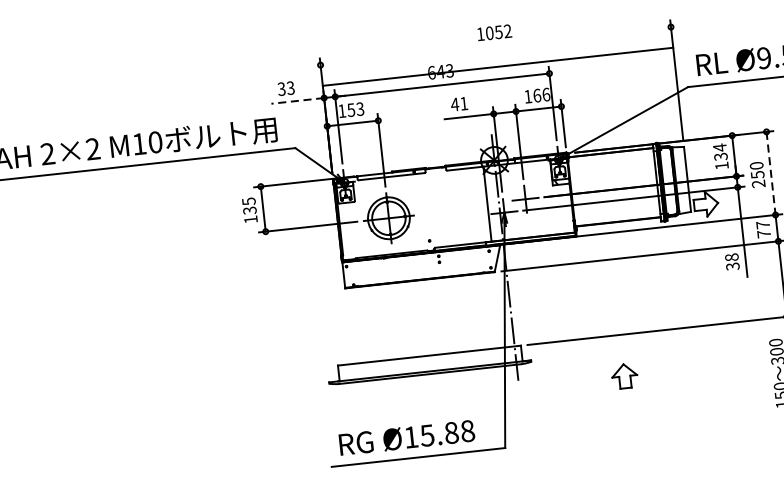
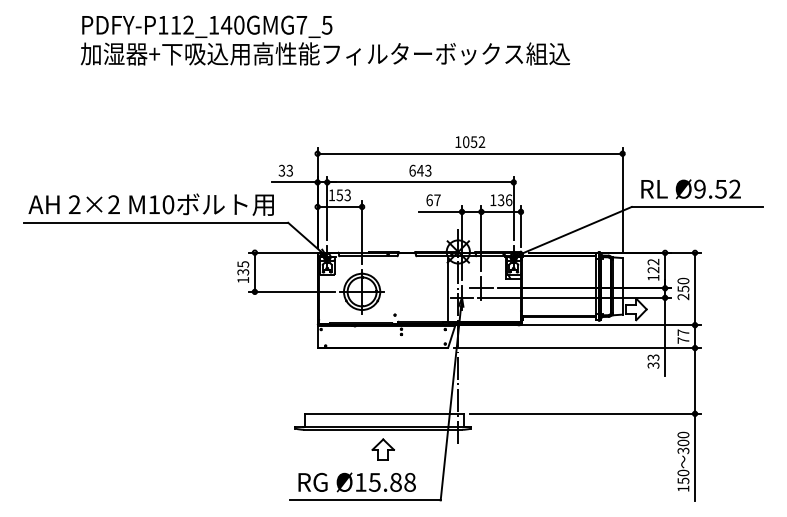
line: (497, 66) -> (469, 153), moved
text: (536, 96) -> (500, 200), 166 -> 136
line: (297, 101) -> (294, 182), dashed -> solid
text: (459, 104) -> (433, 200), 41 -> 67
text: (720, 151) -> (653, 265), 134 -> 122
line: (771, 173) -> (695, 289), dashed -> solid
text: (731, 257) -> (653, 357), 38 -> 33
part: (623, 375) -> (382, 449), moved

